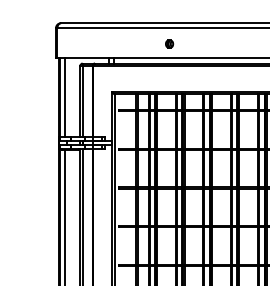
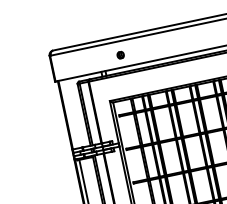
part: (169, 43) -> (120, 54), moved
line: (64, 97) -> (69, 114), removed

